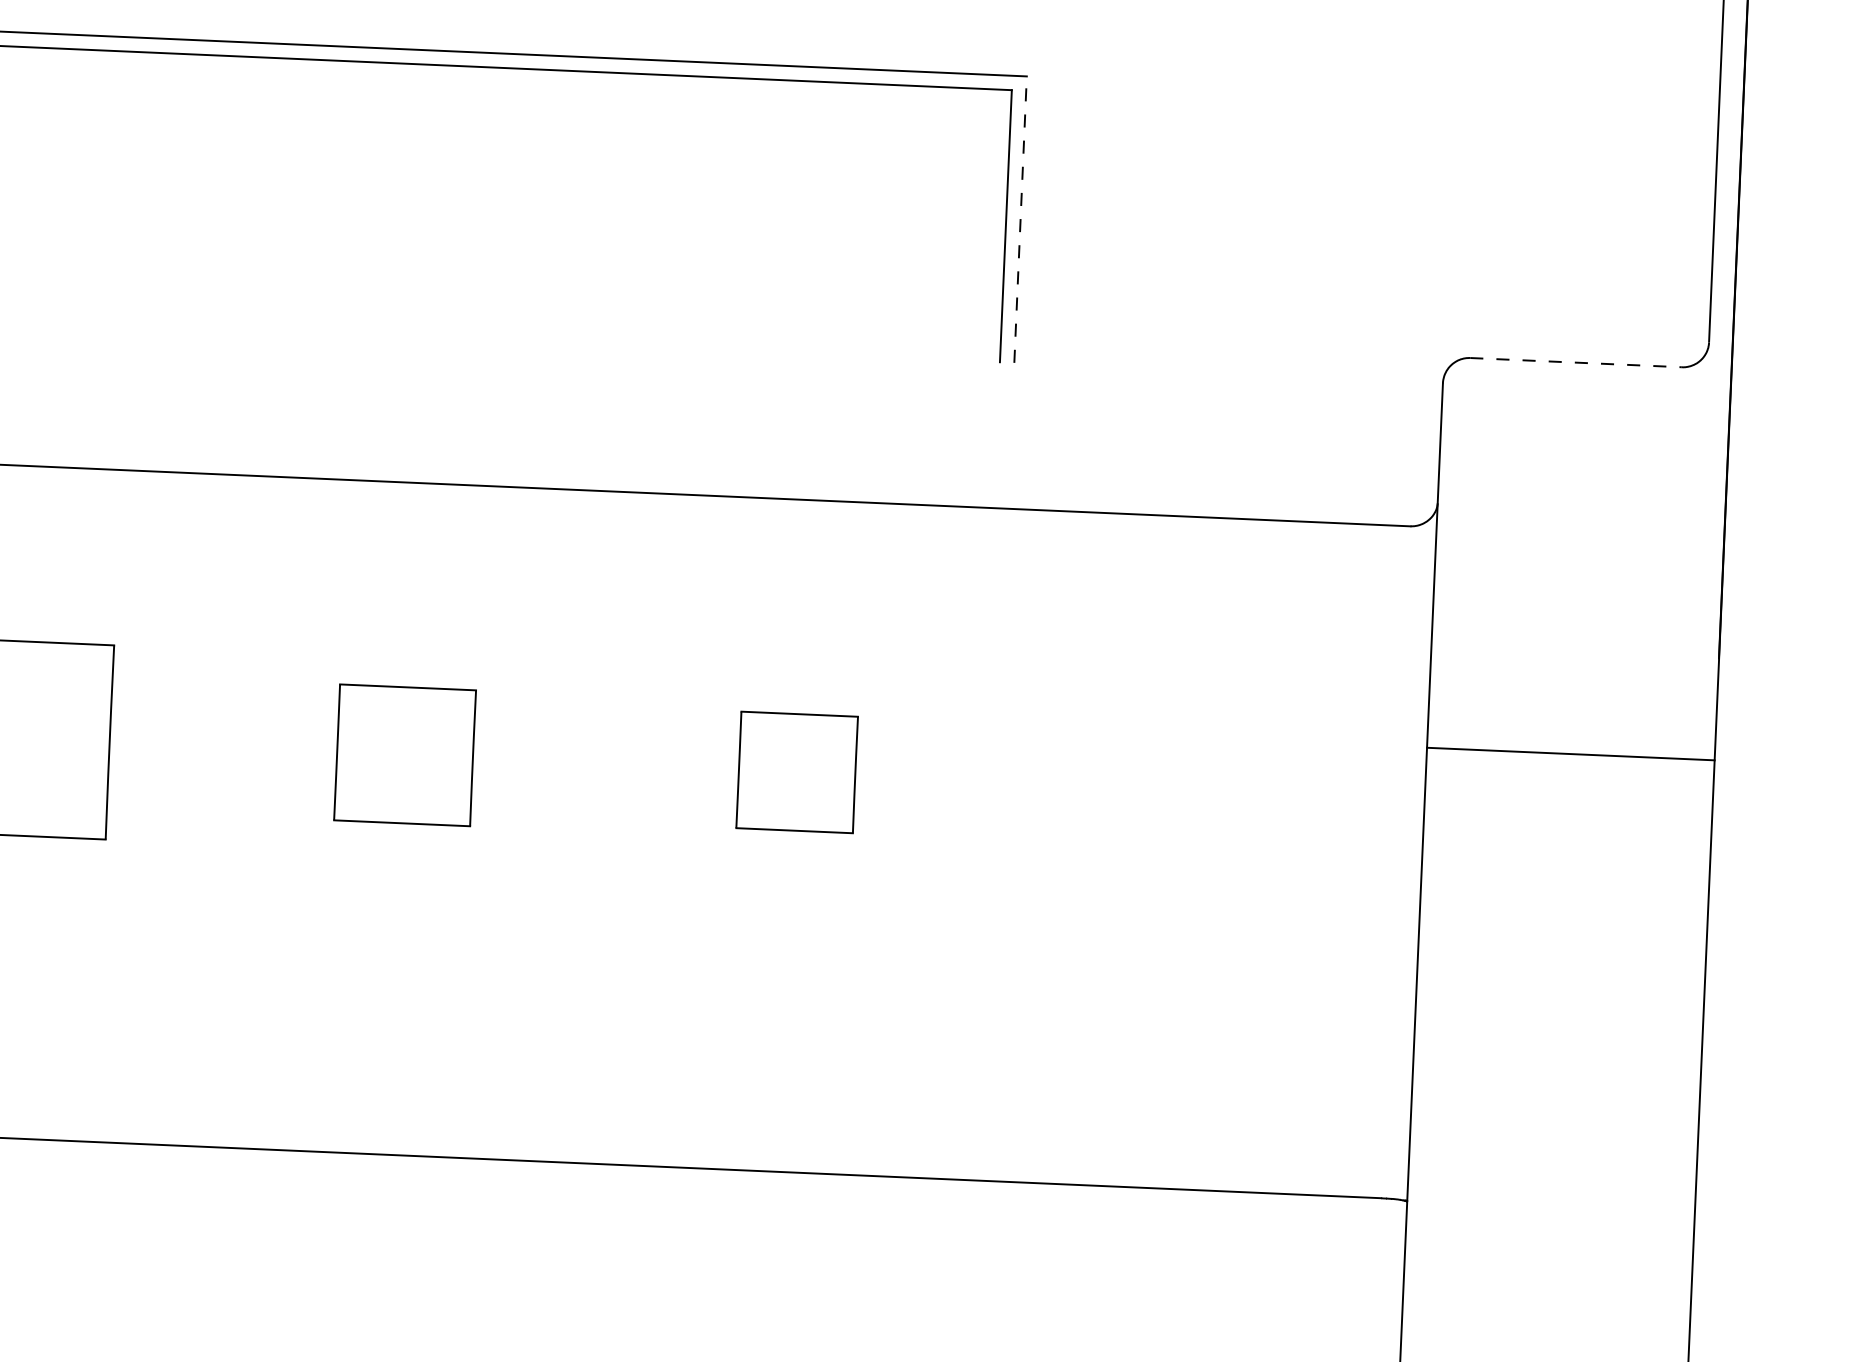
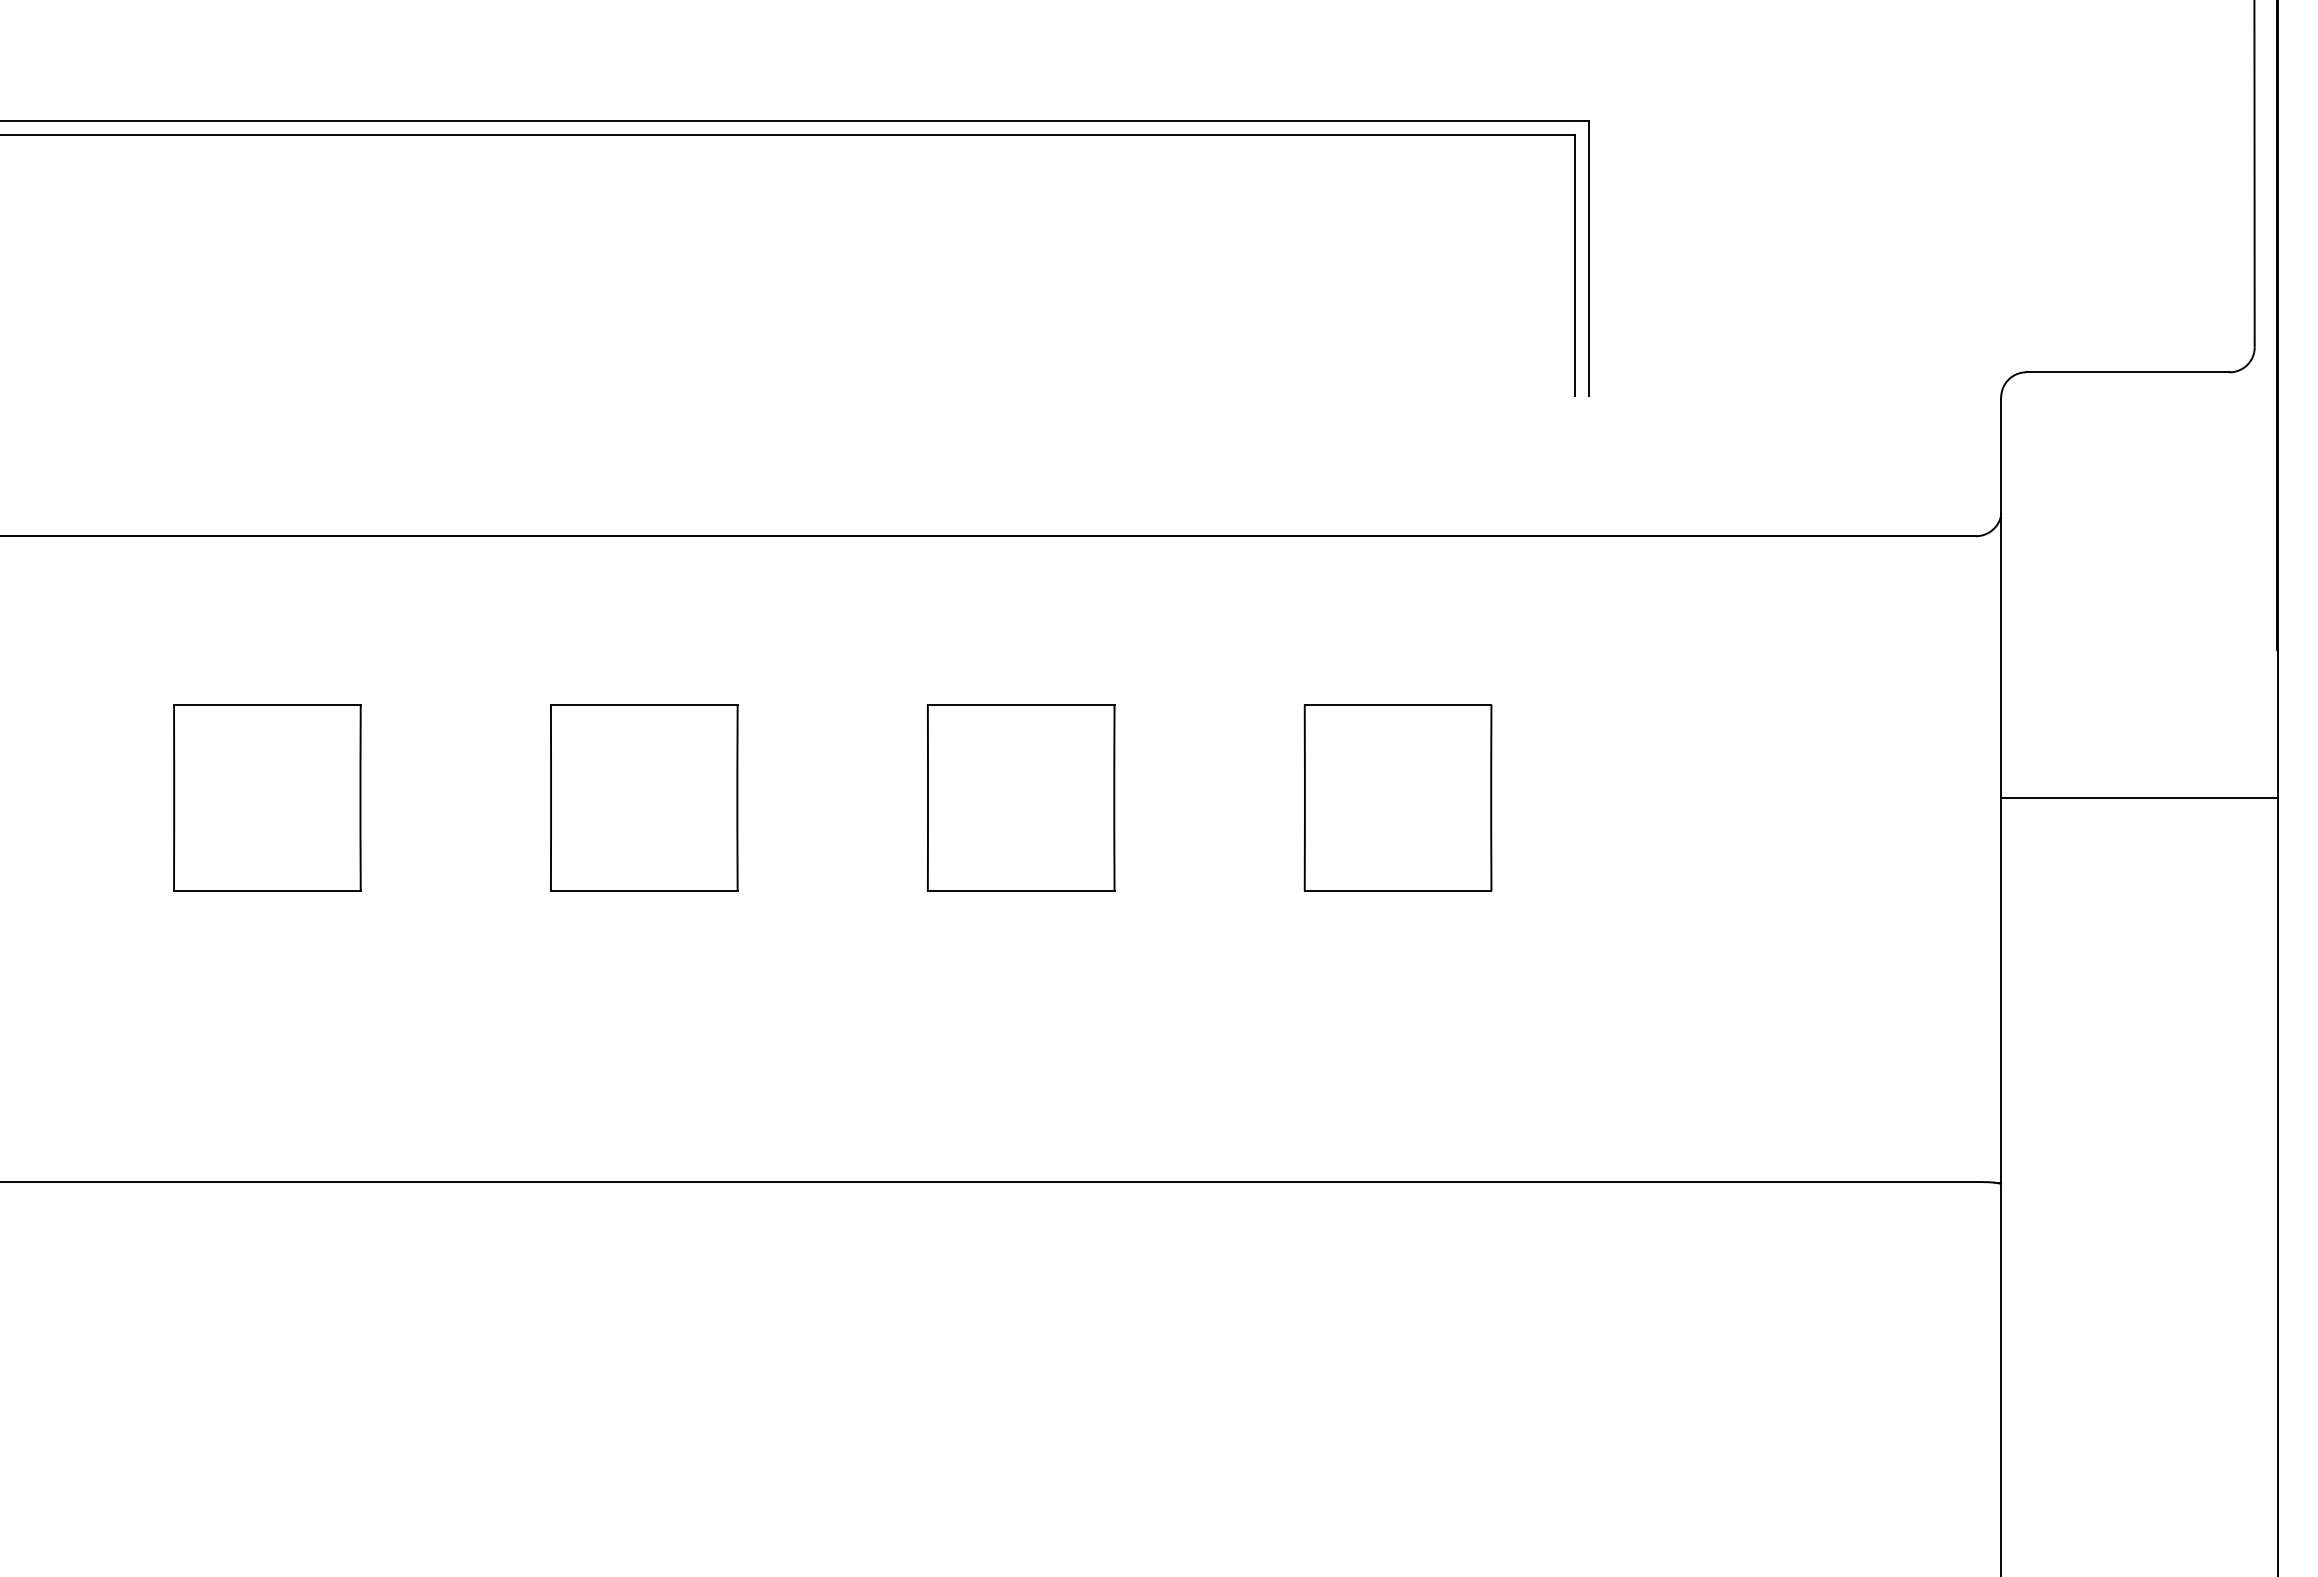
line: (1020, 219) -> (1589, 258), dashed -> solid
line: (1575, 362) -> (2127, 372), dashed -> solid
line: (1571, 753) -> (2139, 797), moved
part: (405, 754) -> (1021, 797), size x1.43
part: (796, 771) -> (1397, 797), size x1.67

